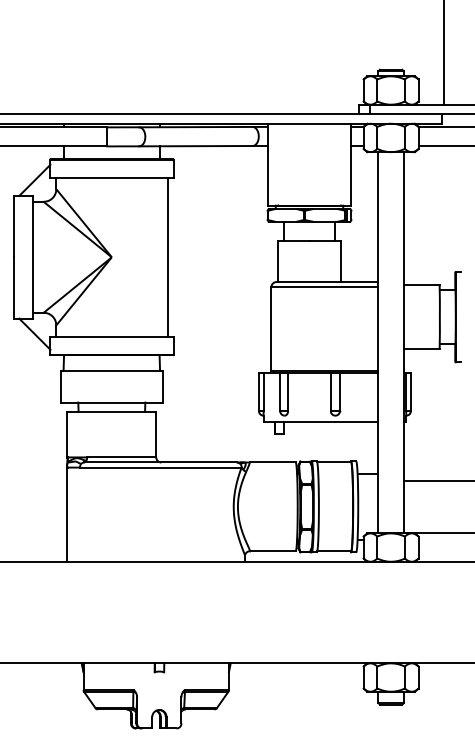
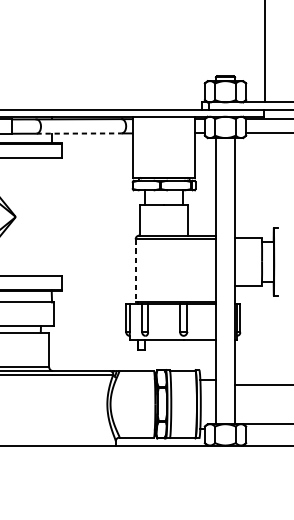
line: (196, 146) -> (79, 133), solid -> dashed
line: (167, 257) -> (57, 217), removed
line: (271, 329) -> (135, 271), solid -> dashed

